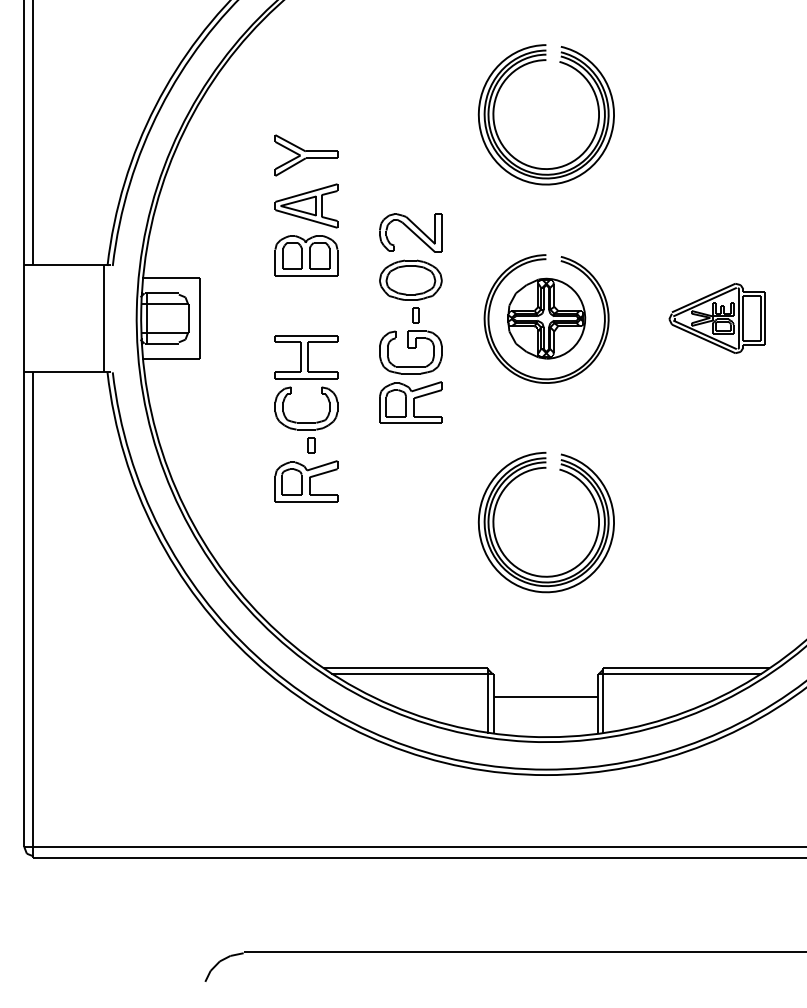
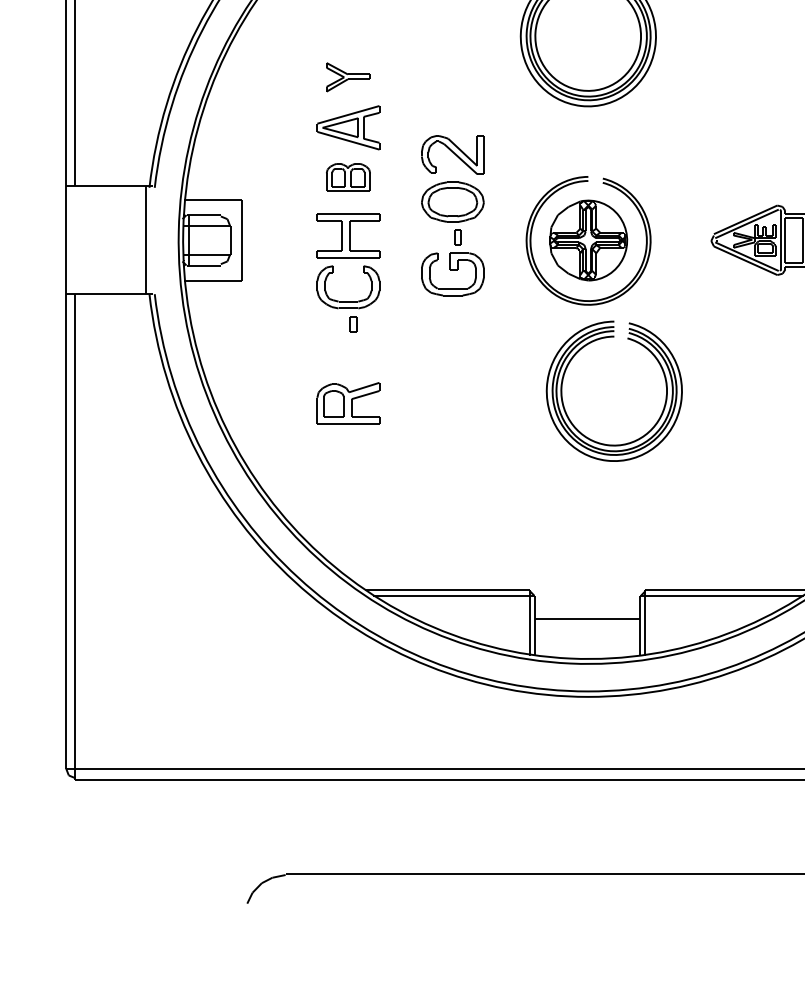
part: (306, 155) -> (348, 77), size x0.7
part: (306, 255) -> (348, 177), size x0.7
part: (306, 379) -> (348, 258), moved
part: (410, 402) -> (452, 324), removed
part: (495, 531) -> (563, 400), moved

